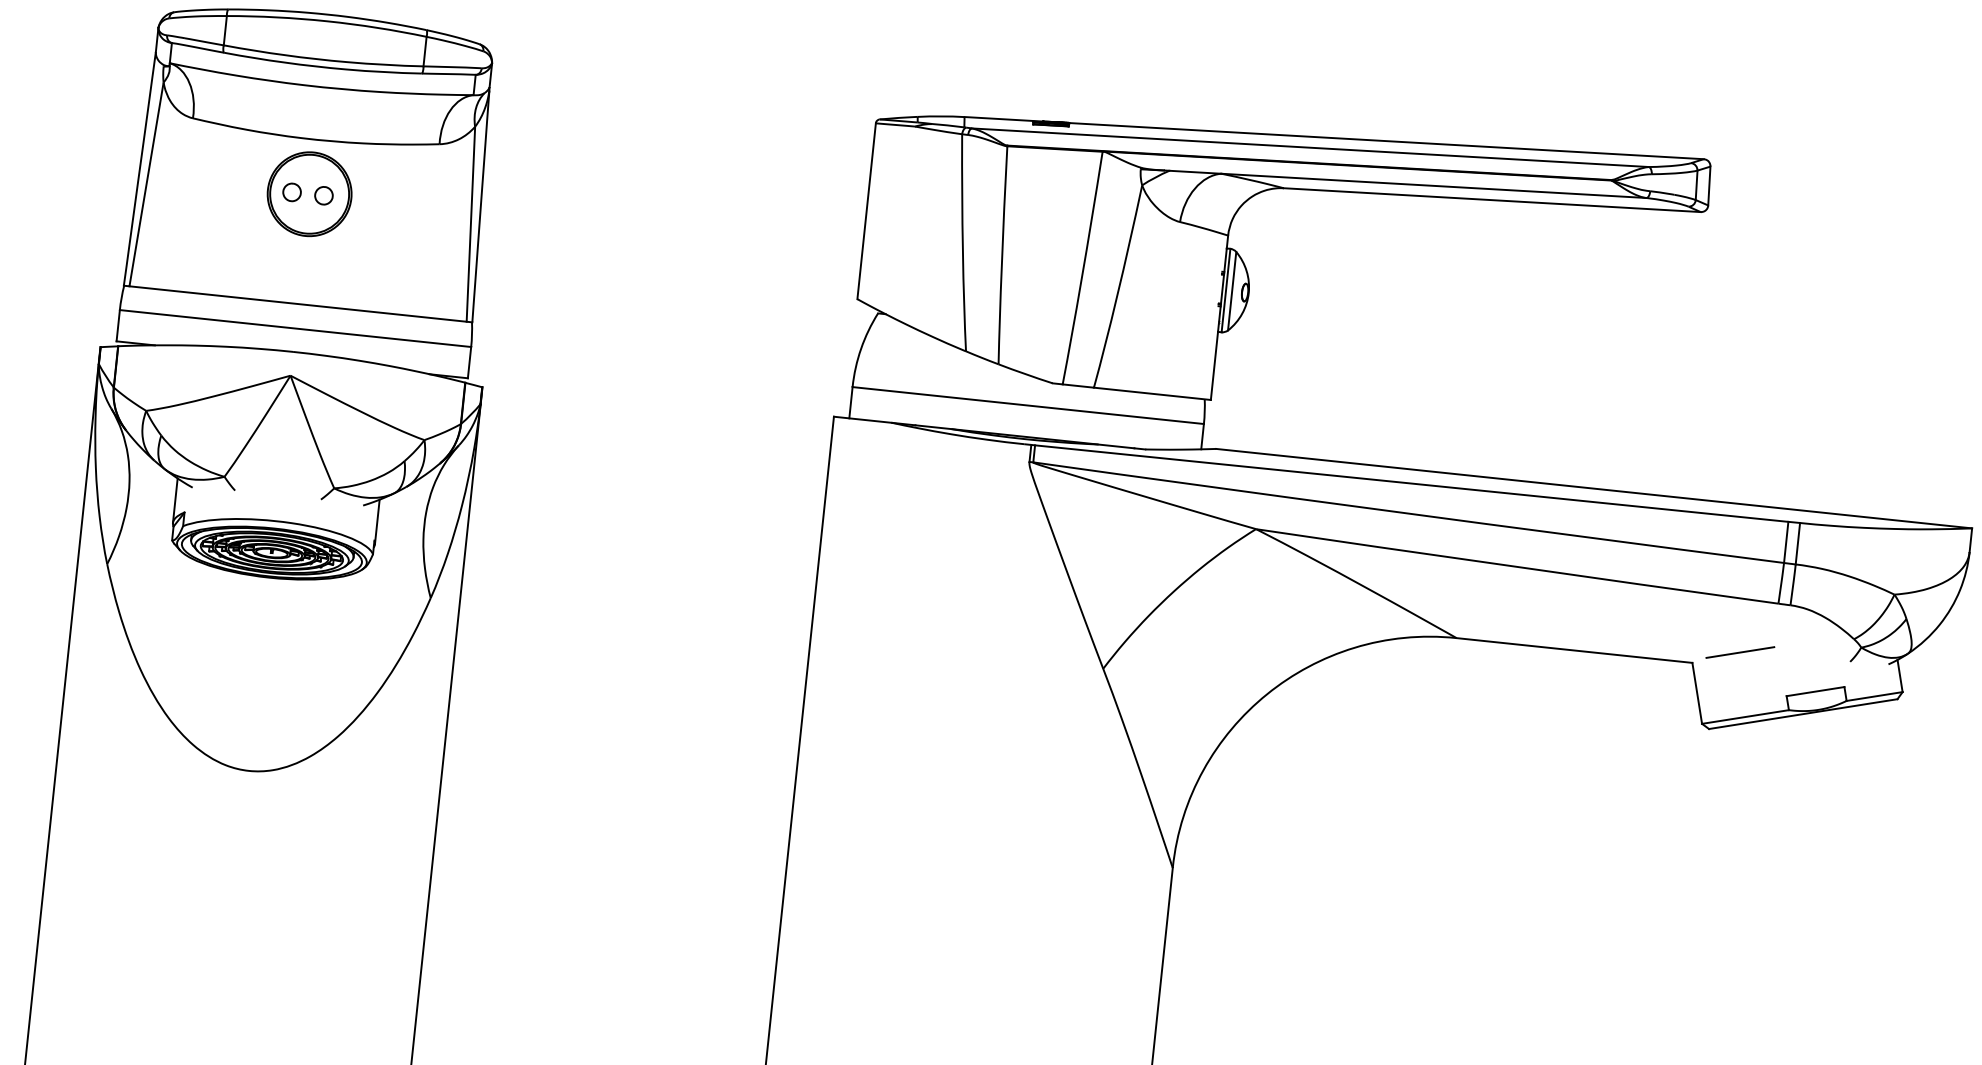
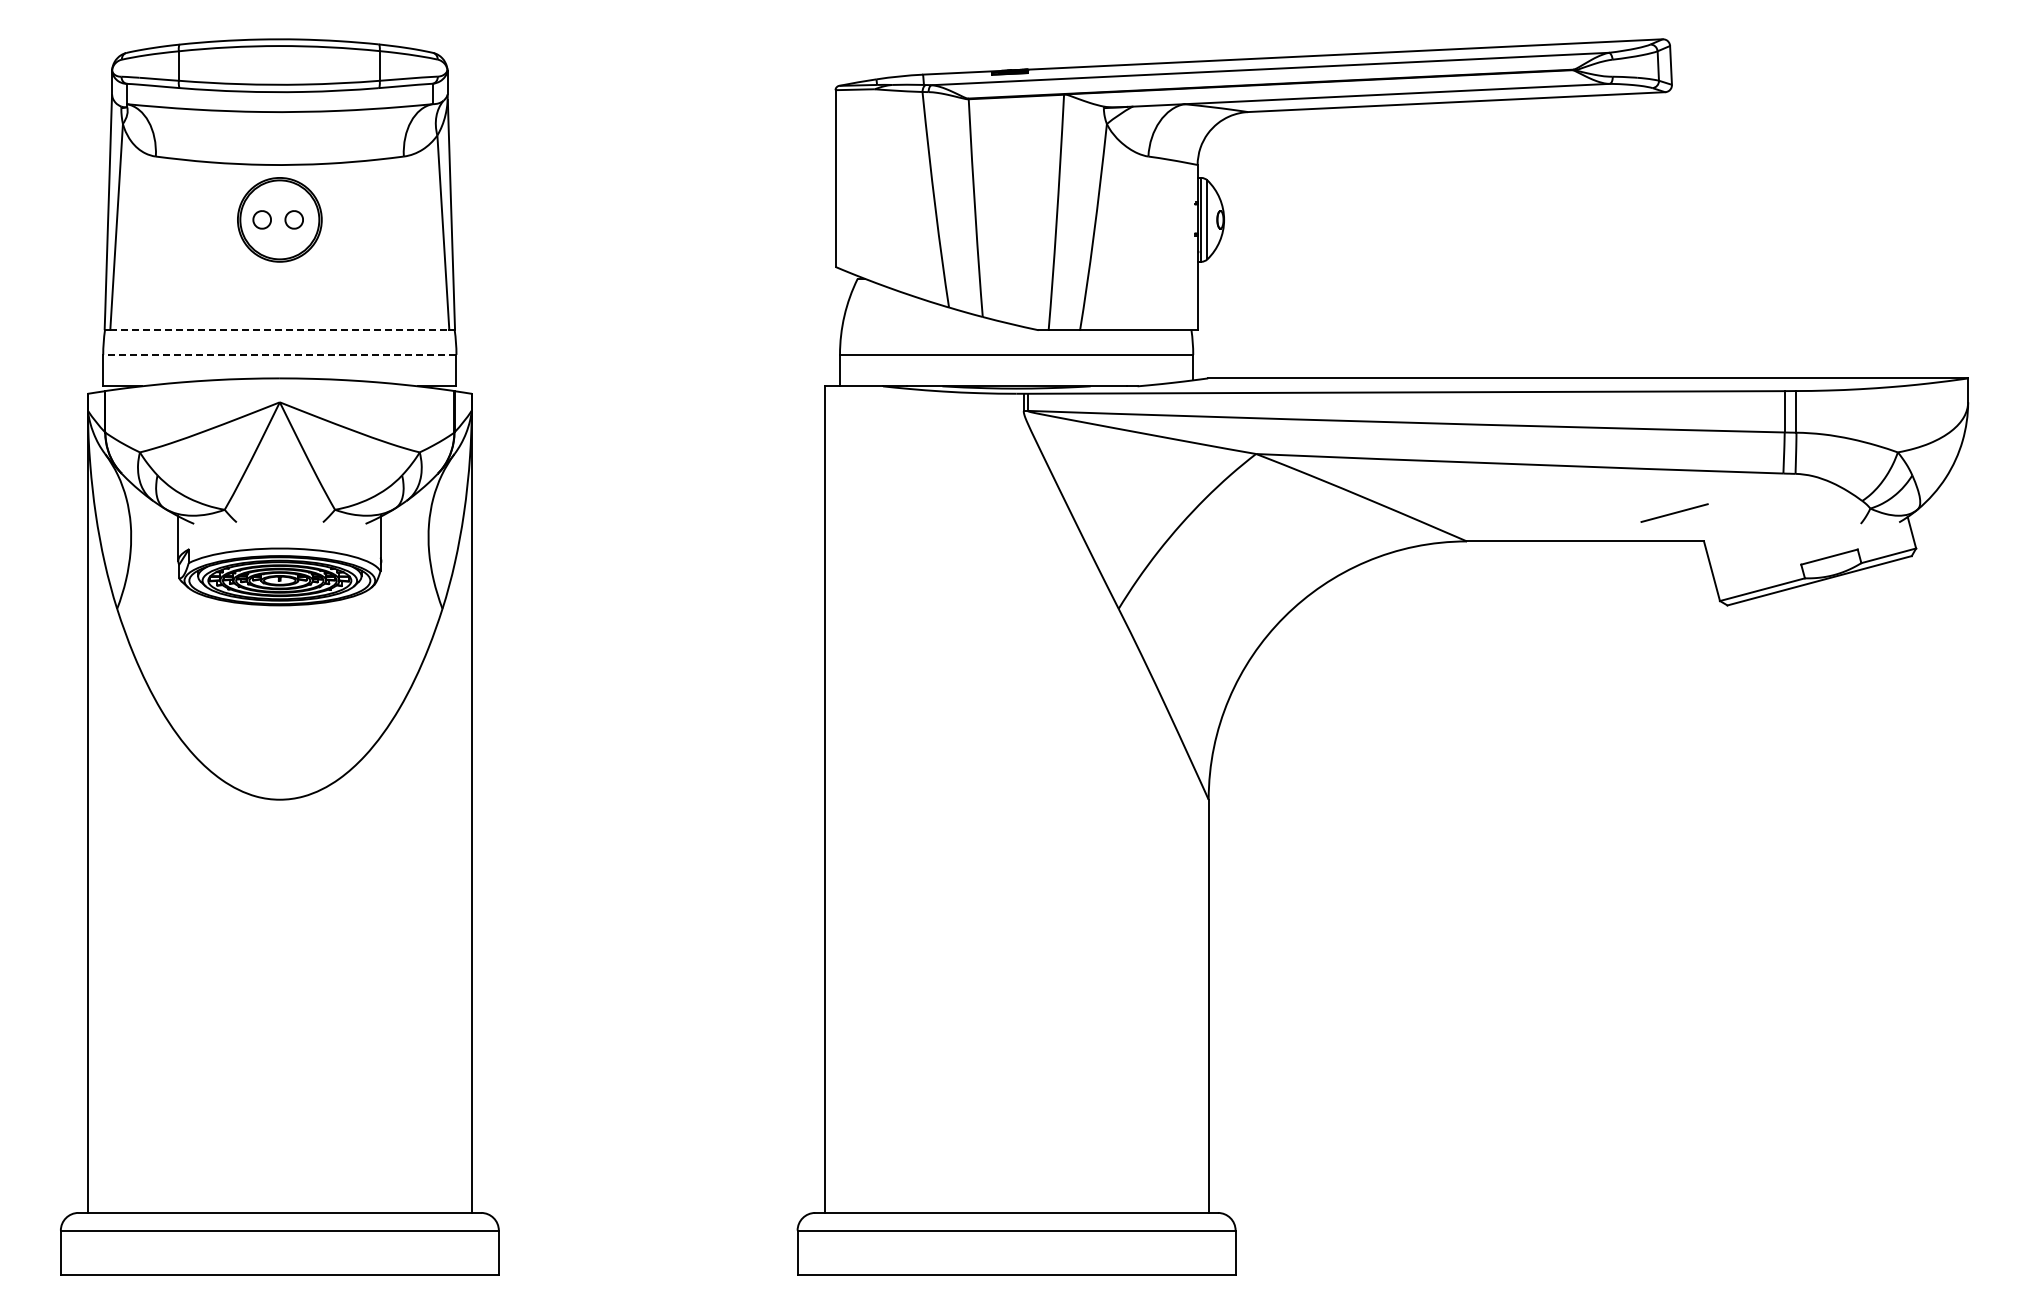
line: (297, 304) -> (279, 330), solid -> dashed
line: (295, 328) -> (279, 354), solid -> dashed
line: (1740, 651) -> (1674, 512), moved

